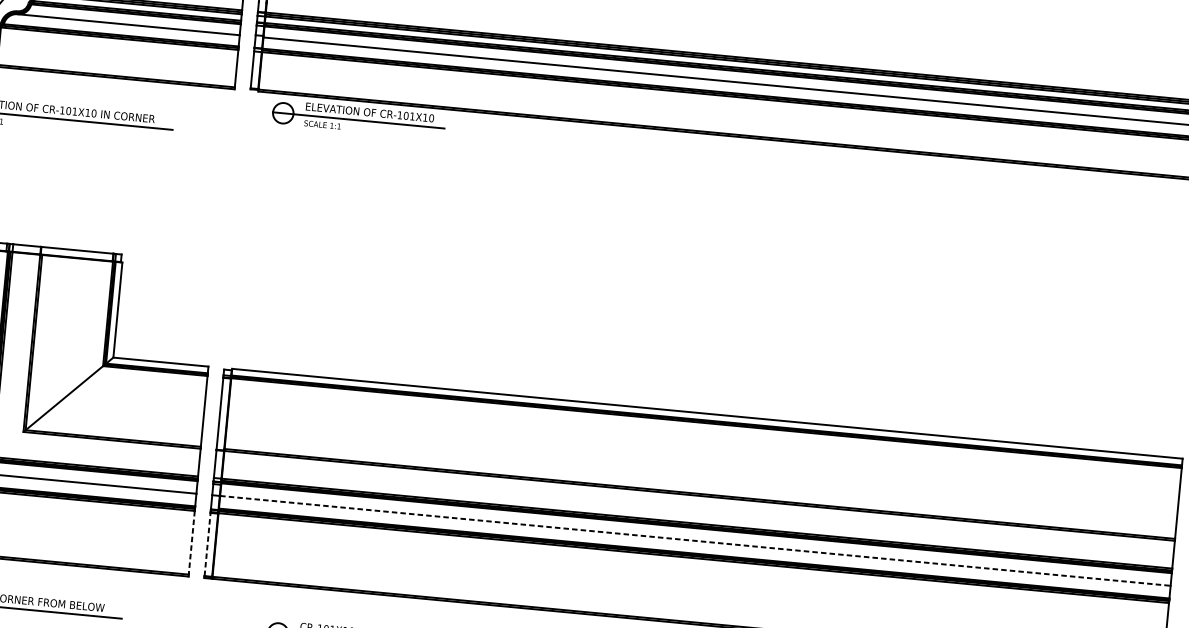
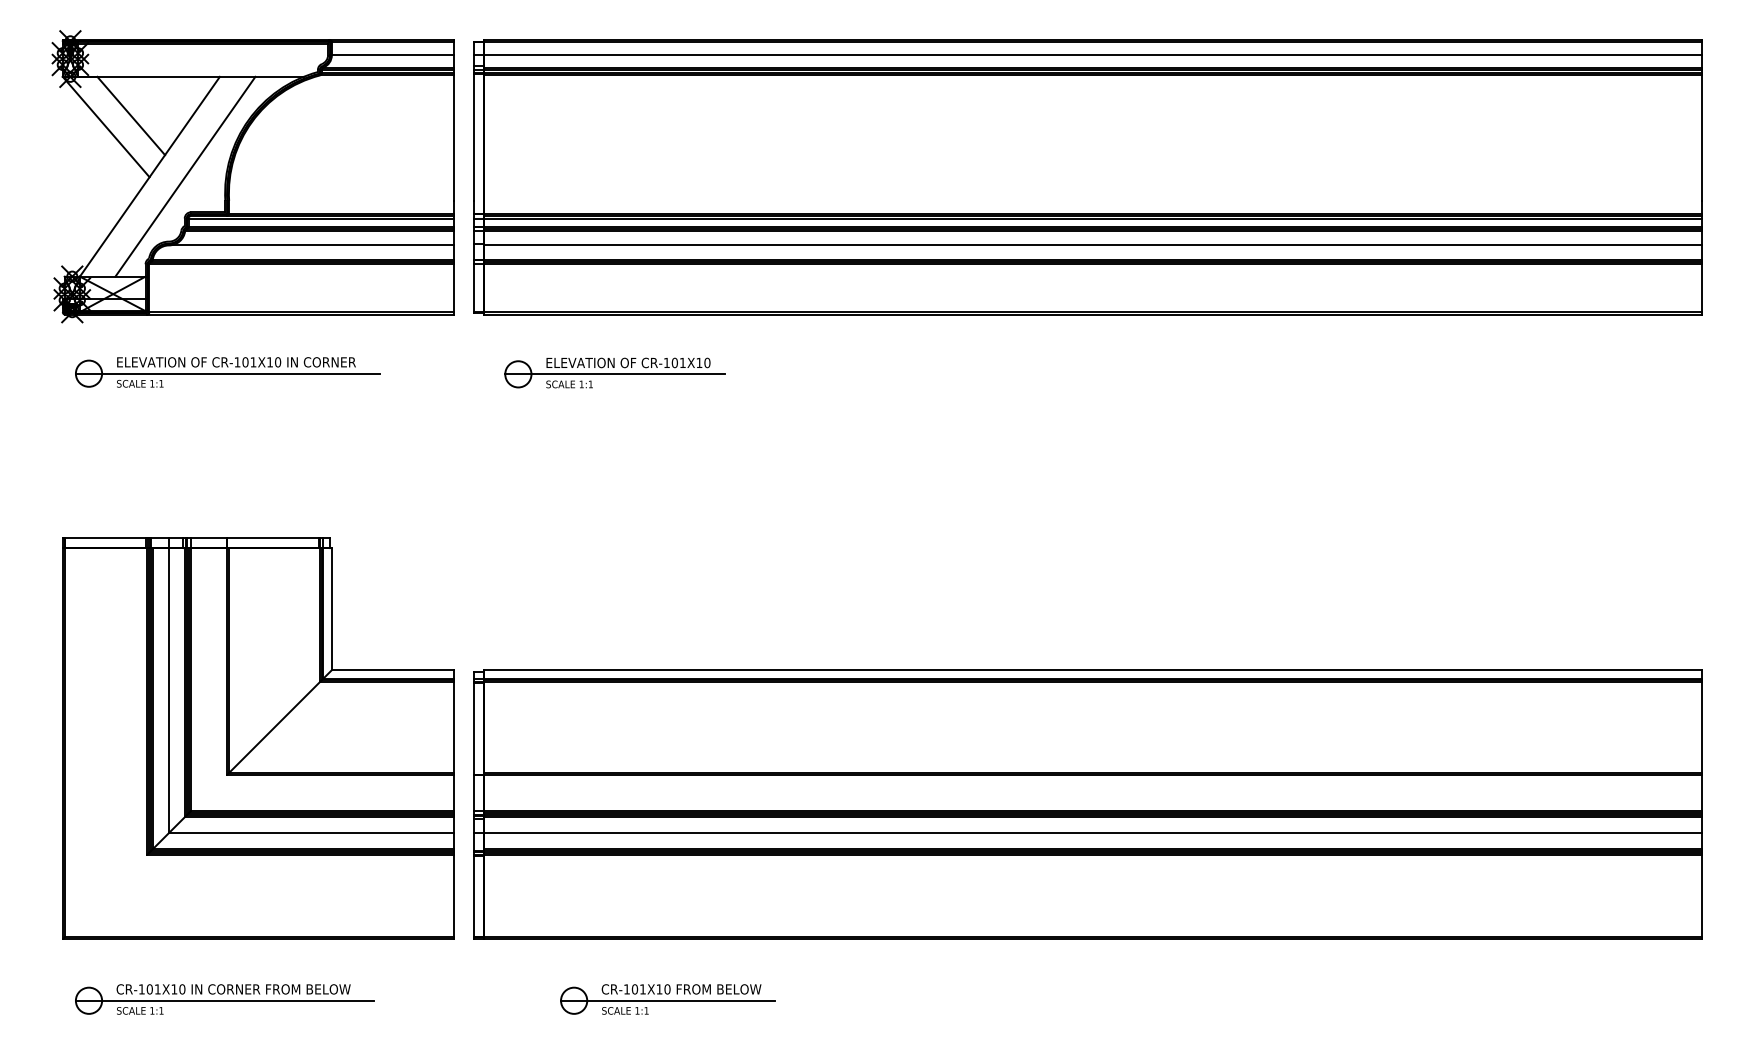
part: (358, 118) -> (614, 372), moved
line: (695, 541) -> (1093, 833), dashed -> solid
line: (191, 542) -> (453, 895), dashed -> solid
line: (208, 543) -> (474, 895), dashed -> solid

